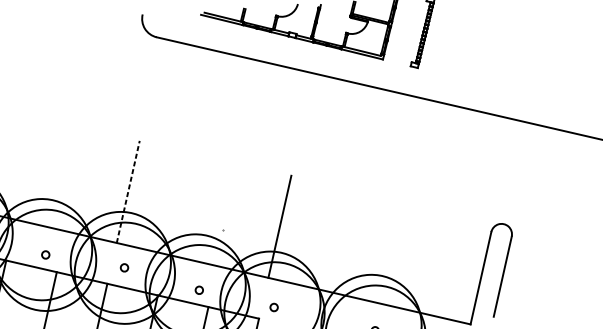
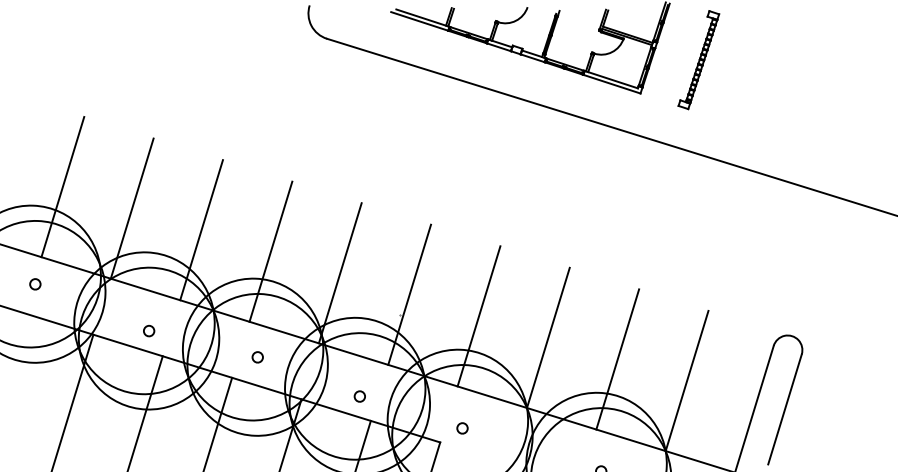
line: (26, 168) -> (131, 208), added
line: (77, 180) -> (201, 230), added
line: (128, 191) -> (271, 251), dashed -> solid
line: (178, 203) -> (339, 273), added
line: (229, 214) -> (409, 294), added
line: (330, 238) -> (548, 337), added
line: (380, 250) -> (617, 359), added
line: (431, 261) -> (686, 380), added

